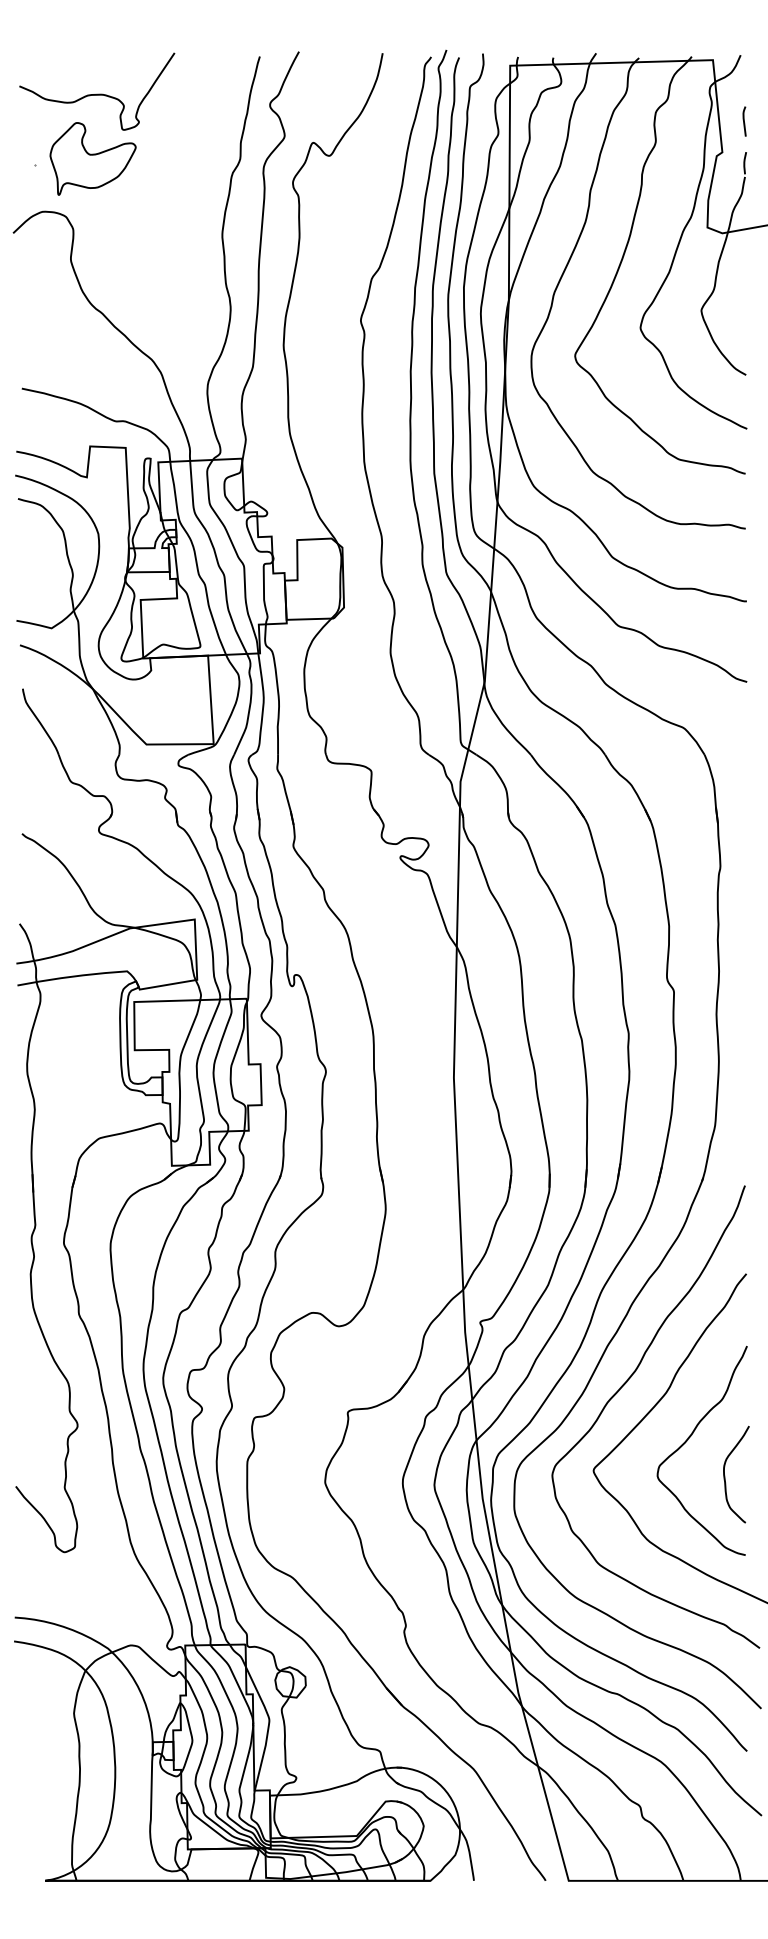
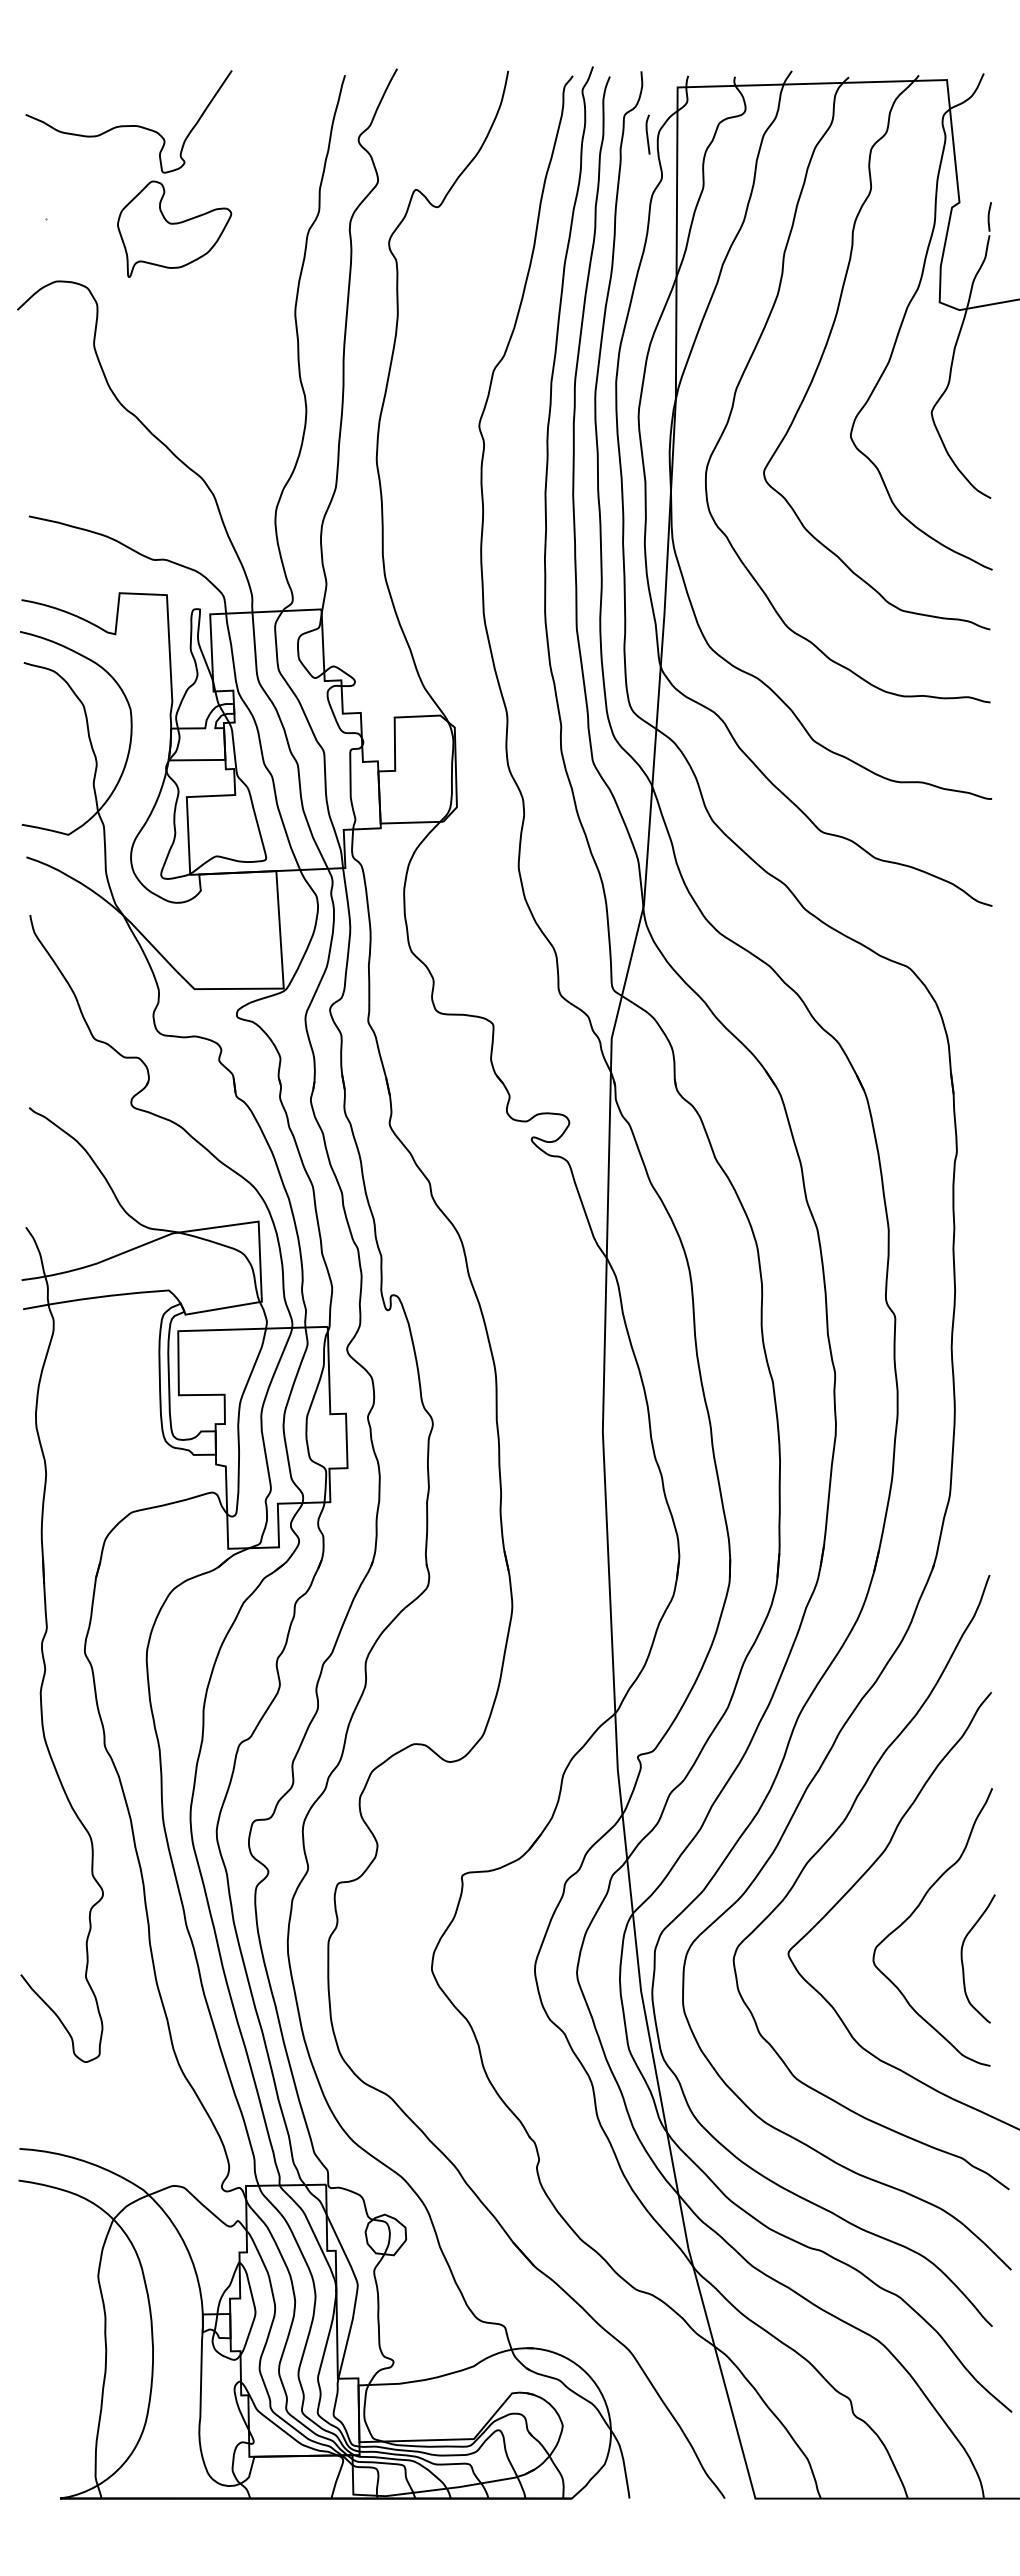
curve: (744, 121) -> (647, 134), moved
part: (93, 158) -> (174, 228), moved

